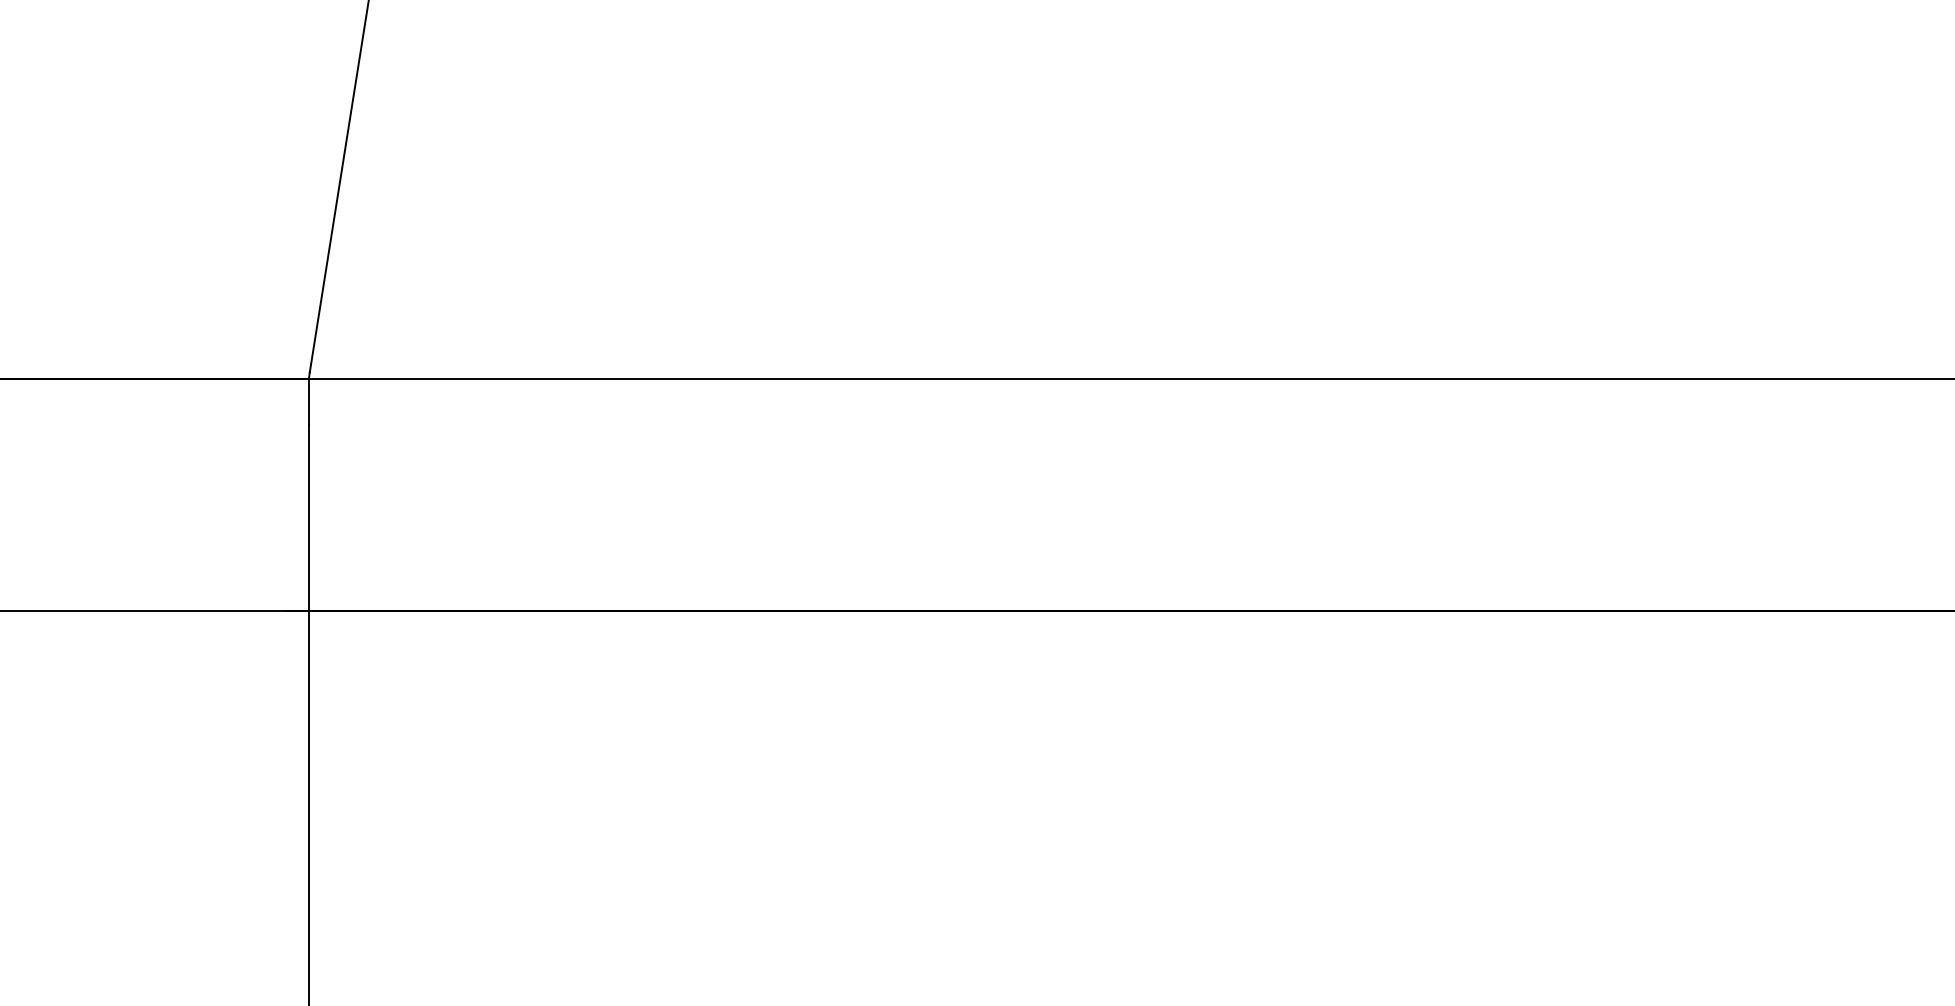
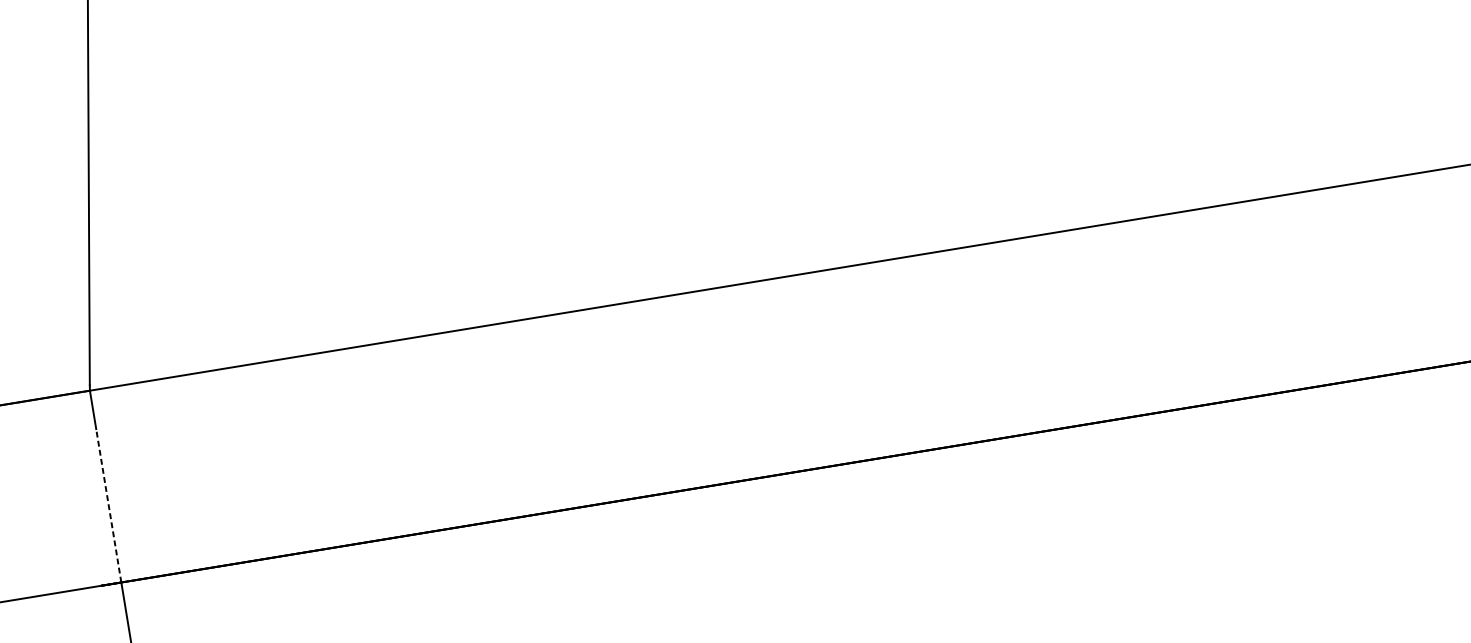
line: (308, 517) -> (108, 505), solid -> dashed

